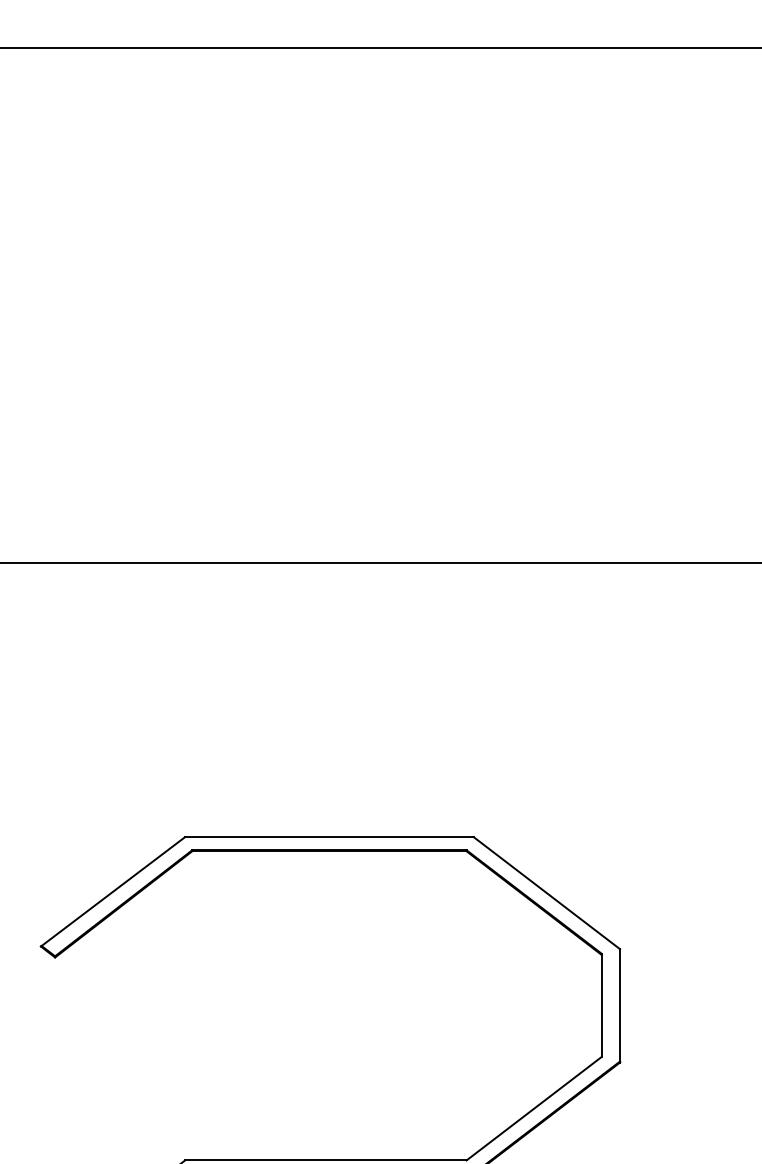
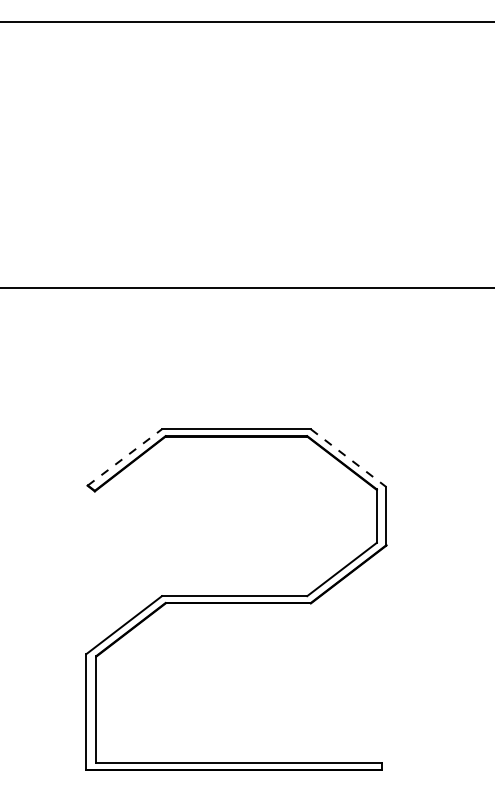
line: (112, 891) -> (124, 457), solid -> dashed
line: (546, 893) -> (348, 458), solid -> dashed

